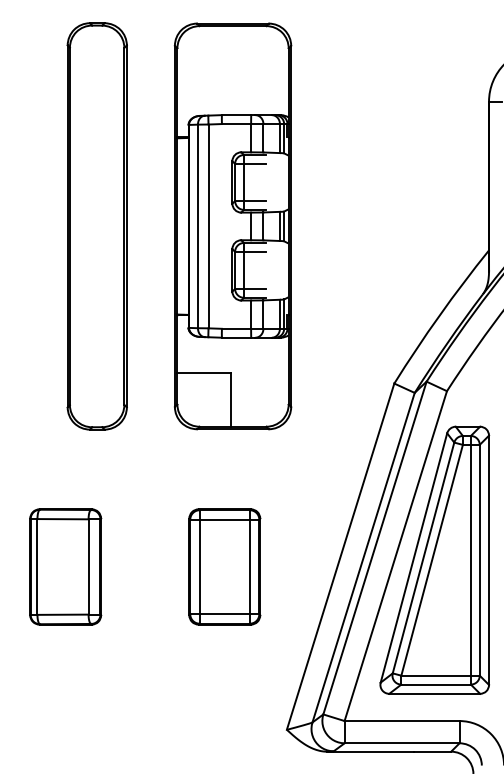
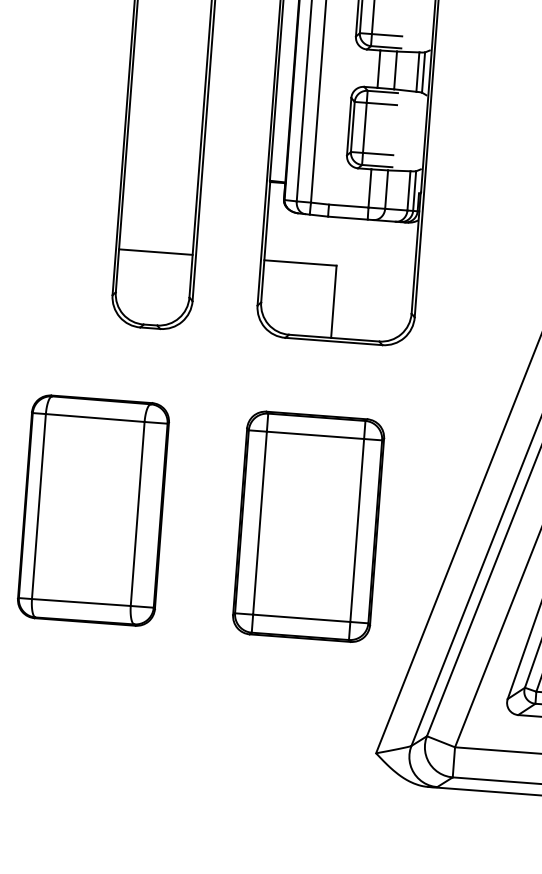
line: (96, 373) -> (154, 252), added
part: (65, 566) -> (93, 510), size x1.43
part: (224, 566) -> (308, 526), size x1.43

